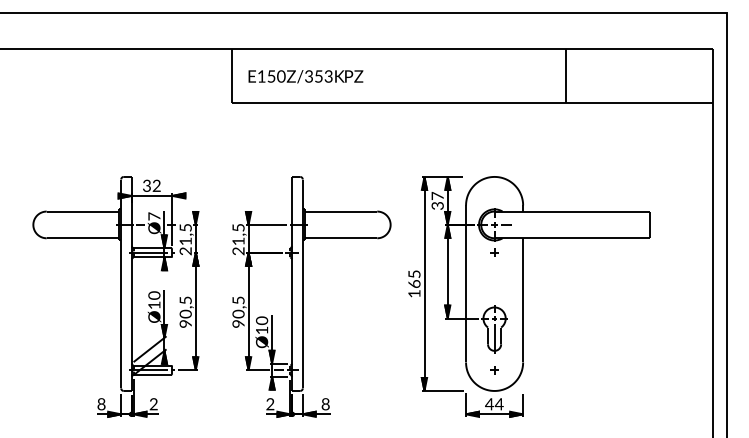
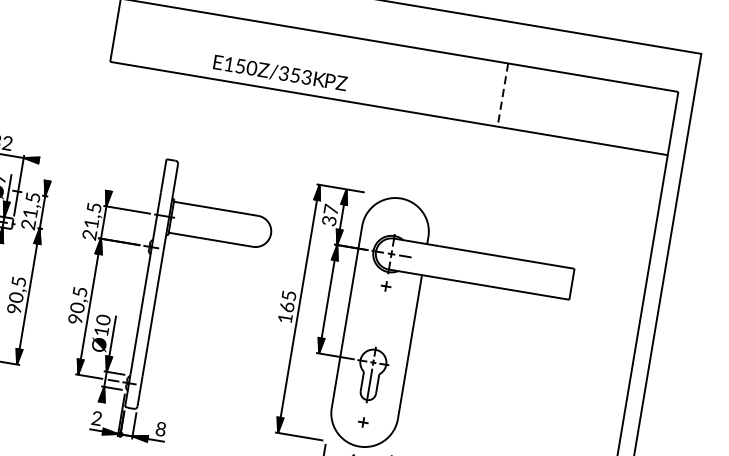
text: (305, 76) -> (279, 72), moved
line: (565, 76) -> (502, 95), solid -> dashed

